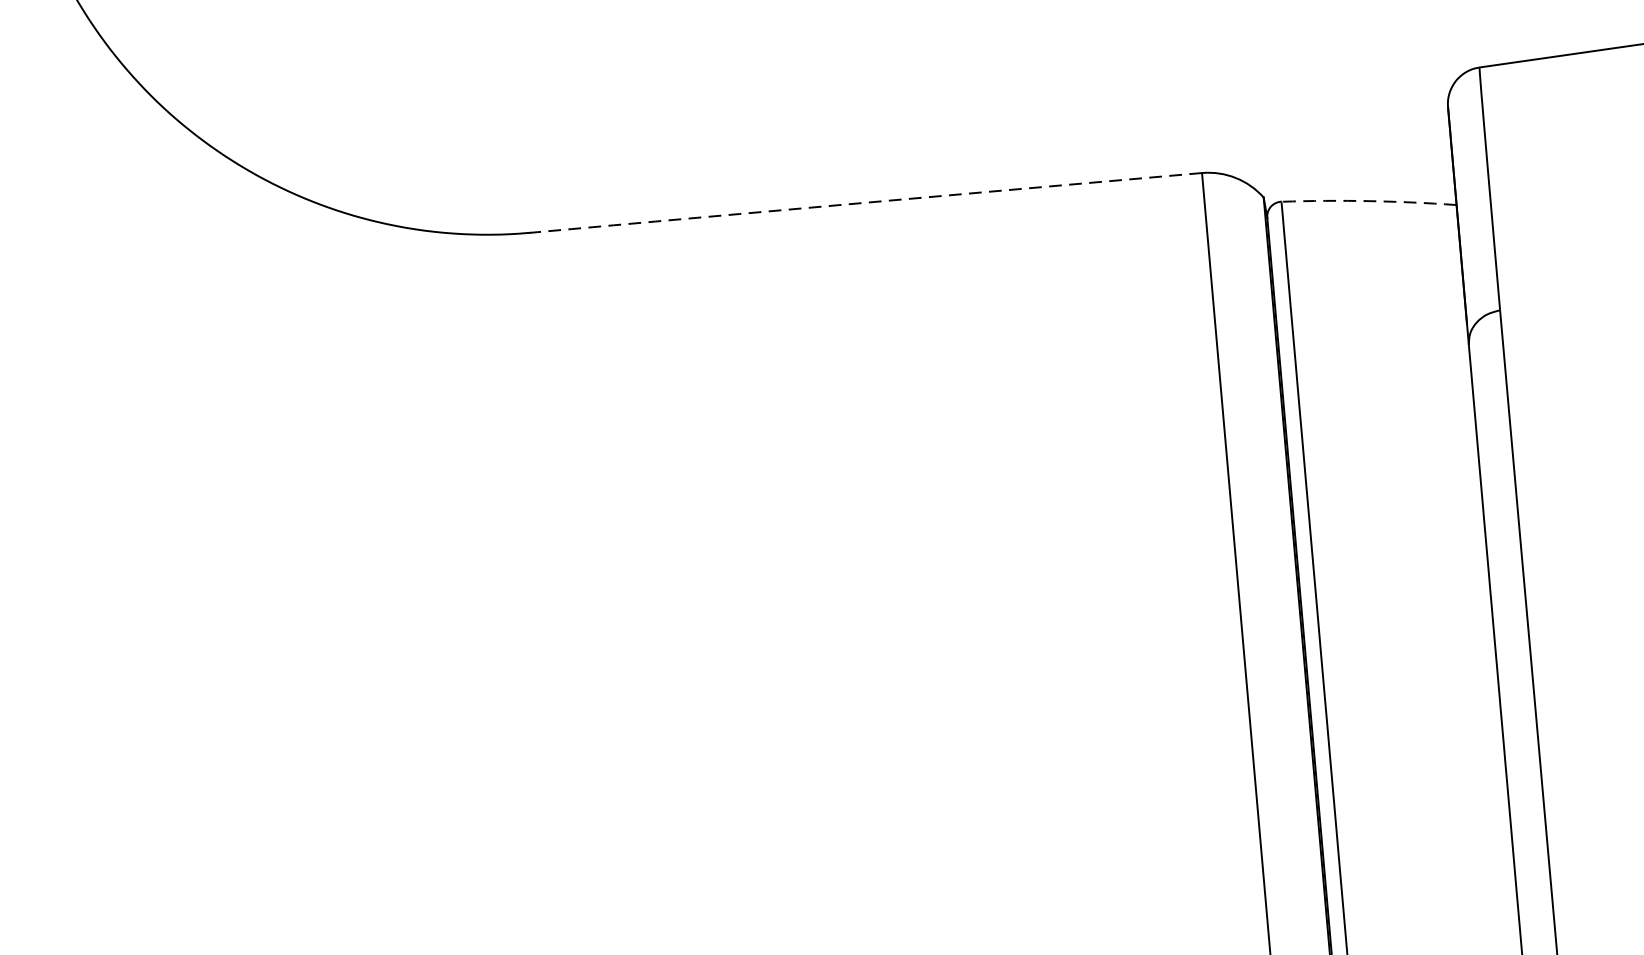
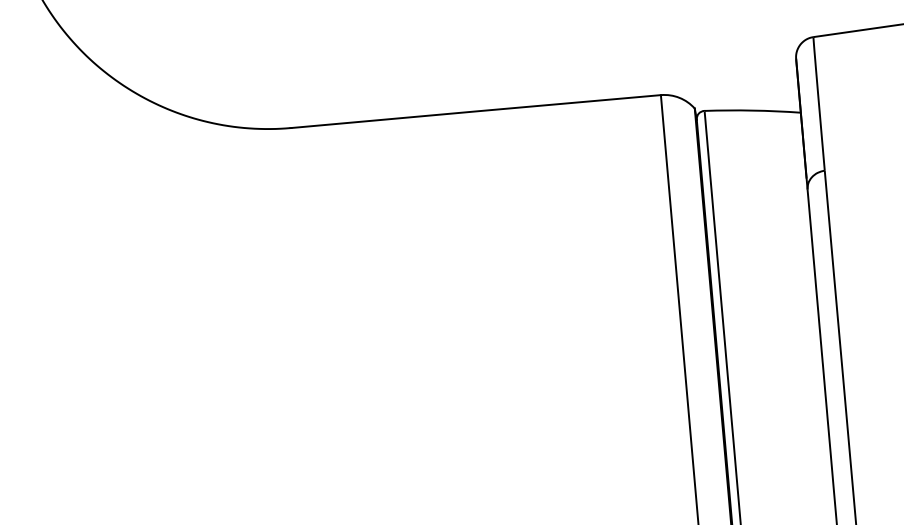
arc: (1368, 200) -> (752, 110), dashed -> solid
arc: (866, 202) -> (476, 111), dashed -> solid

